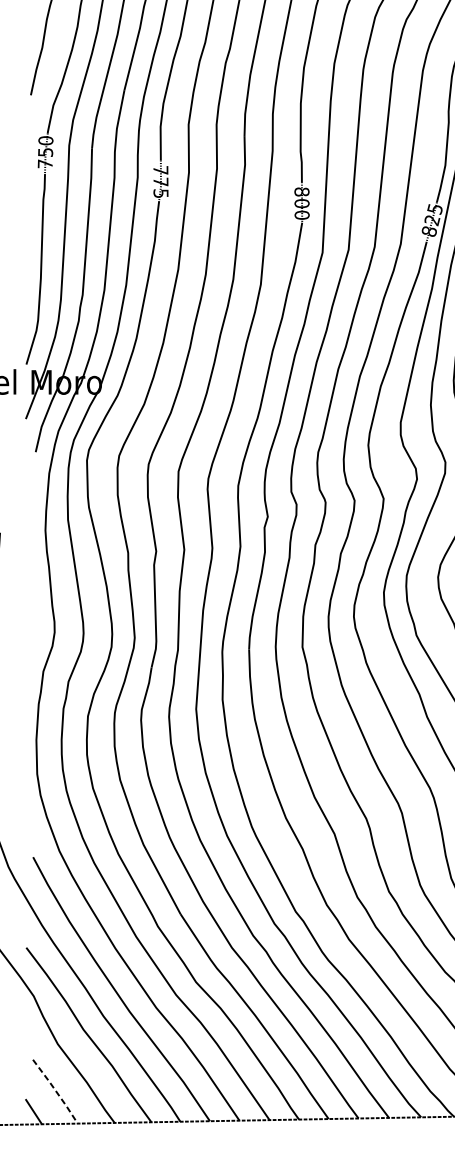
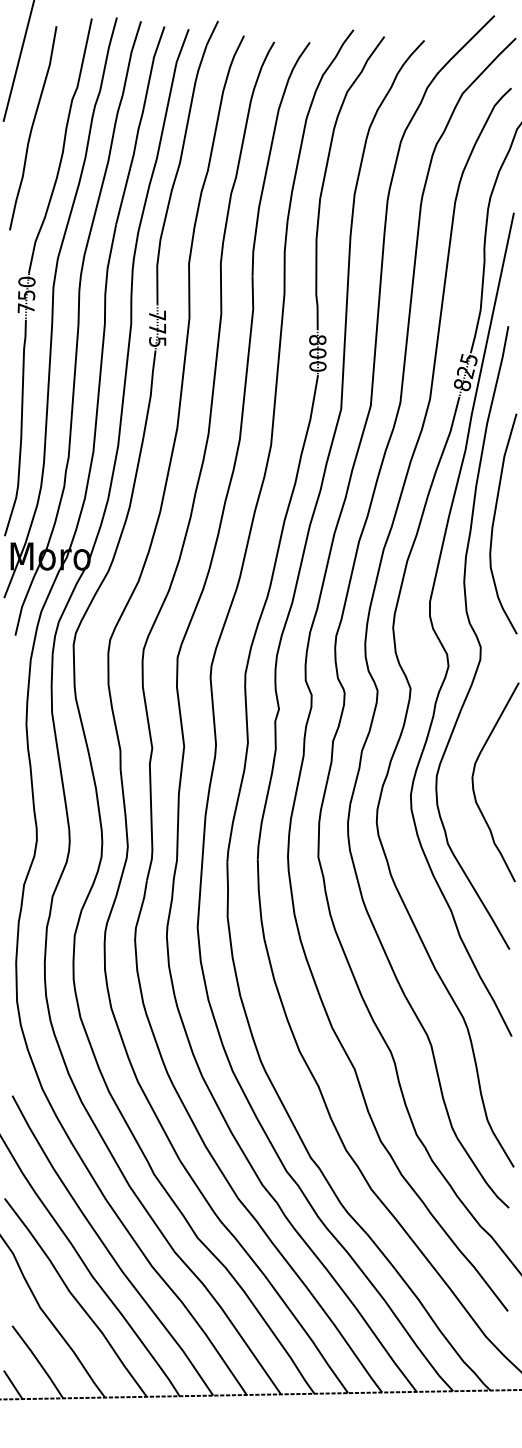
line: (56, 1091) -> (38, 1361), dashed -> solid

